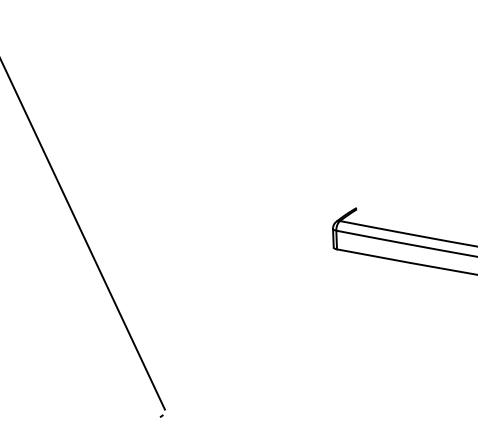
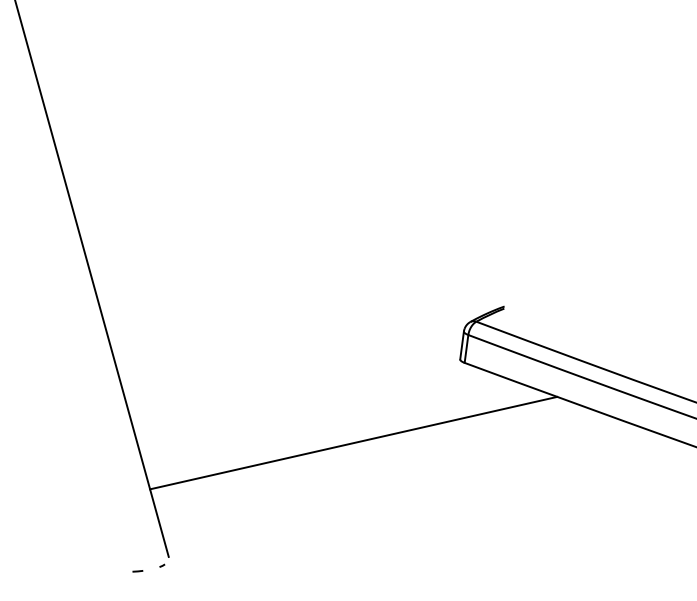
line: (273, 314) -> (353, 443), added
curve: (145, 422) -> (136, 571), added

